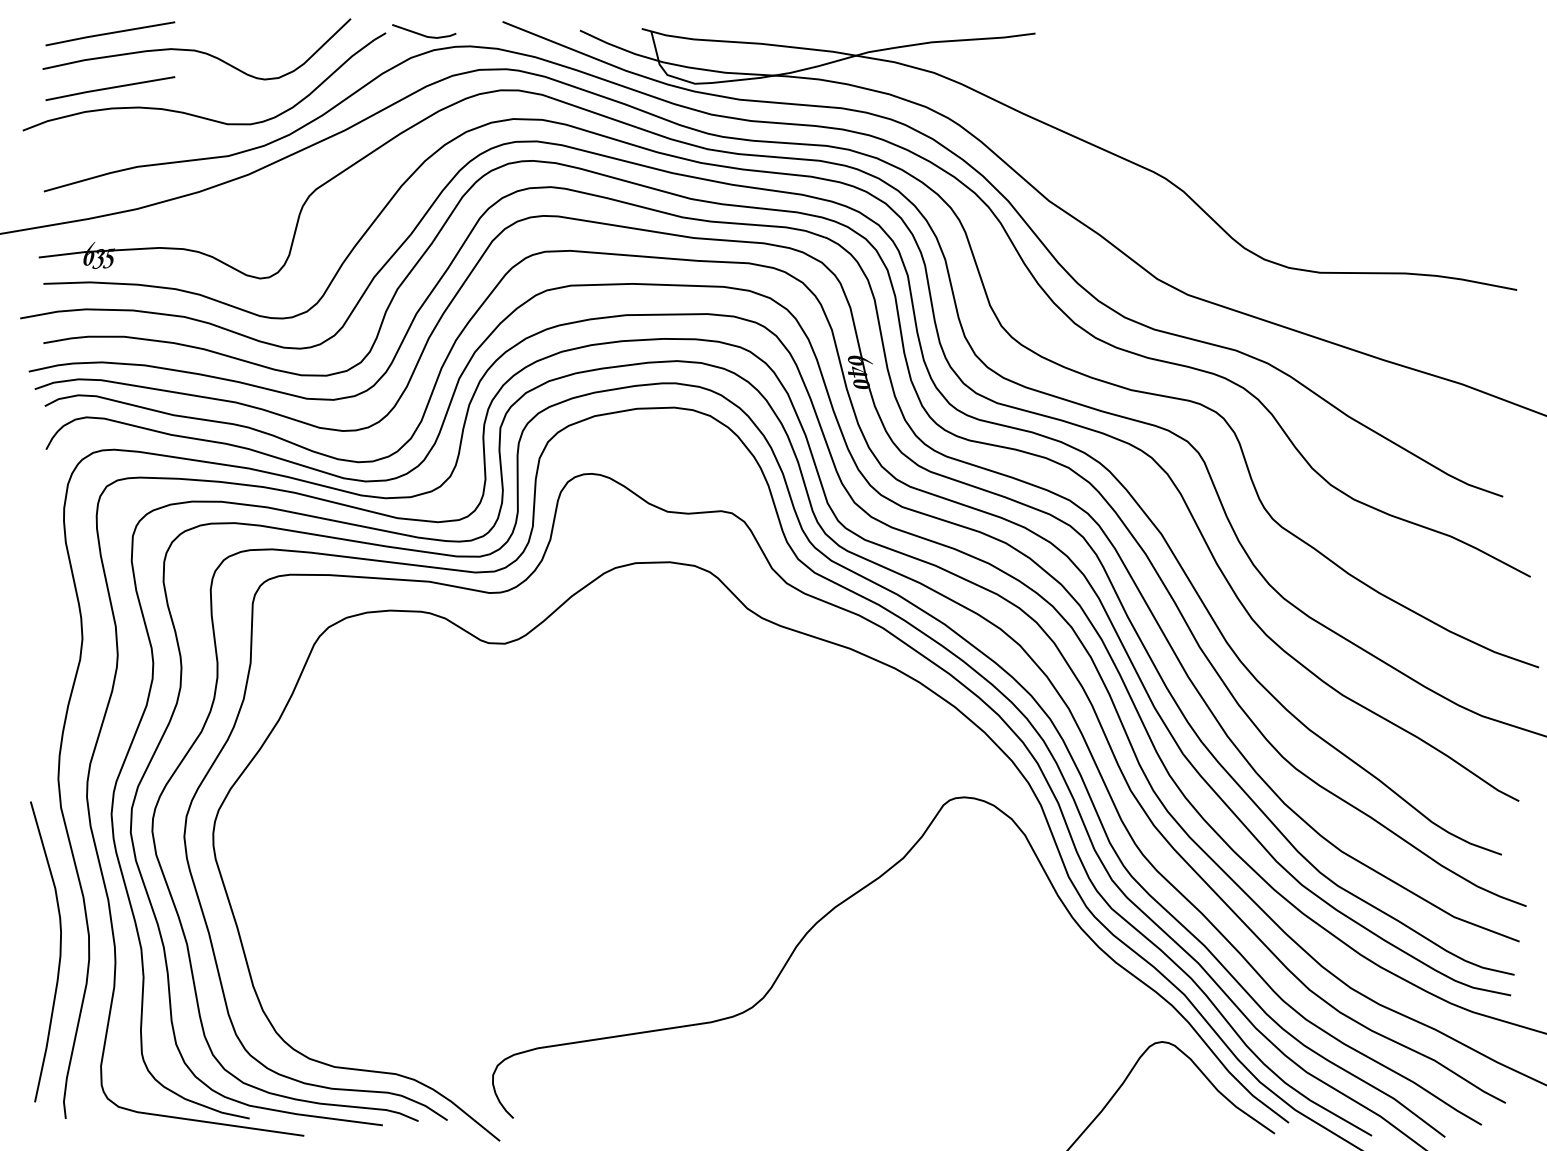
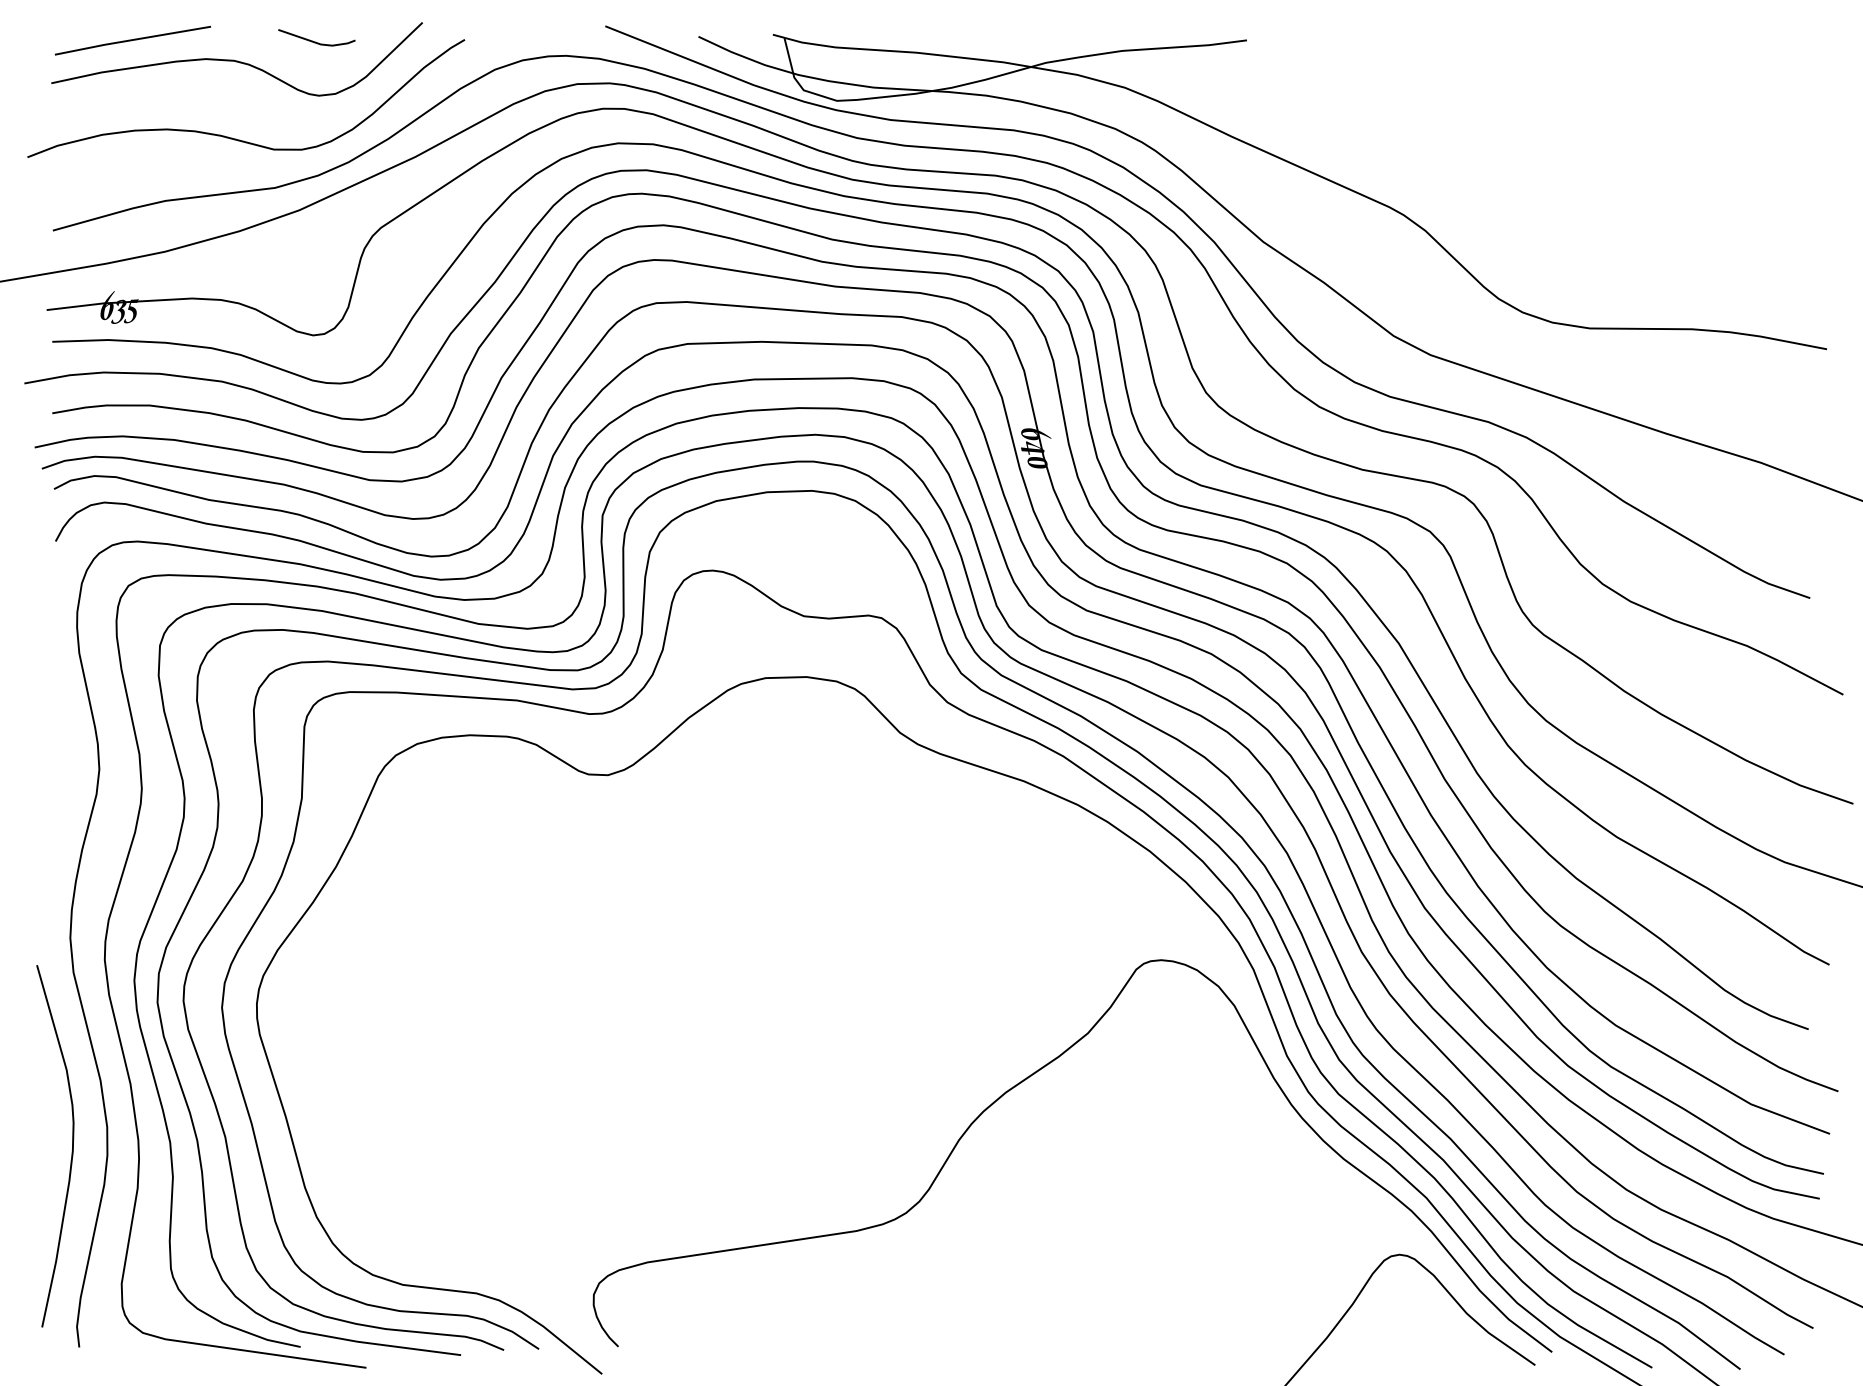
line: (423, 34) -> (315, 41), moved
line: (110, 88) -> (132, 106), removed

